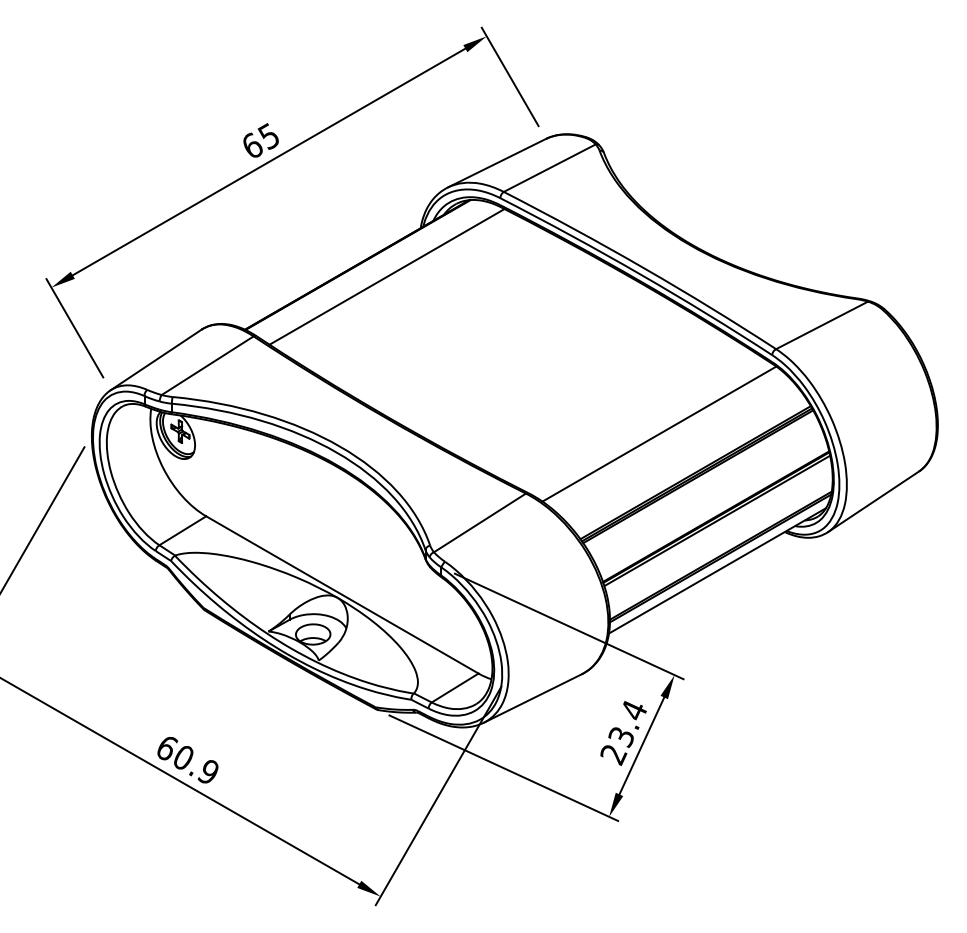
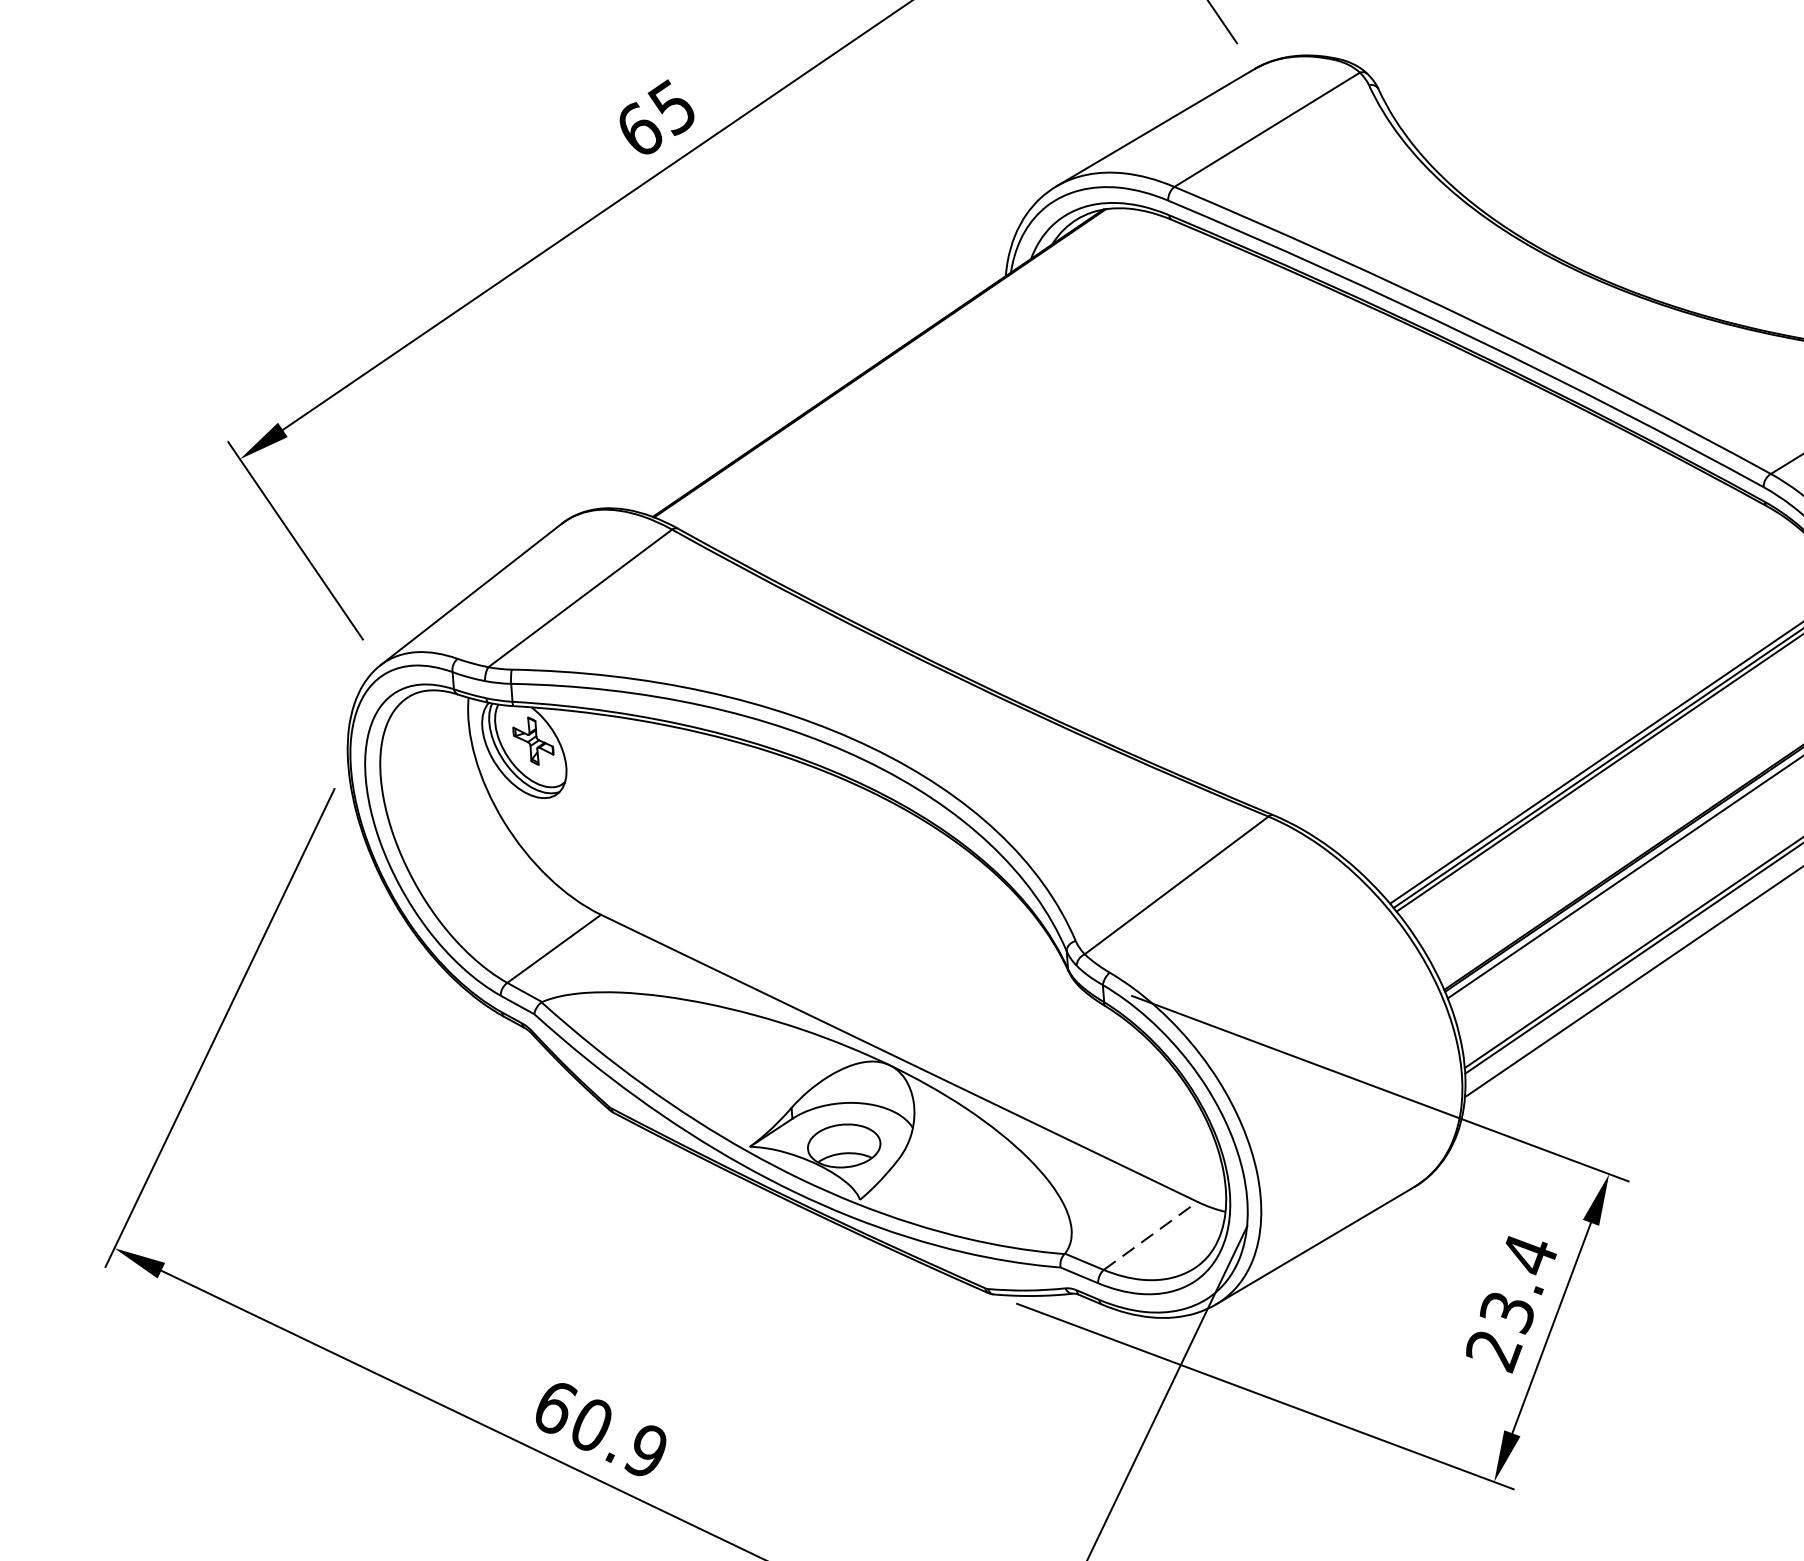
line: (386, 276) -> (941, 382), removed
line: (659, 433) -> (1539, 669), removed
line: (455, 688) -> (1151, 1236), solid -> dashed

